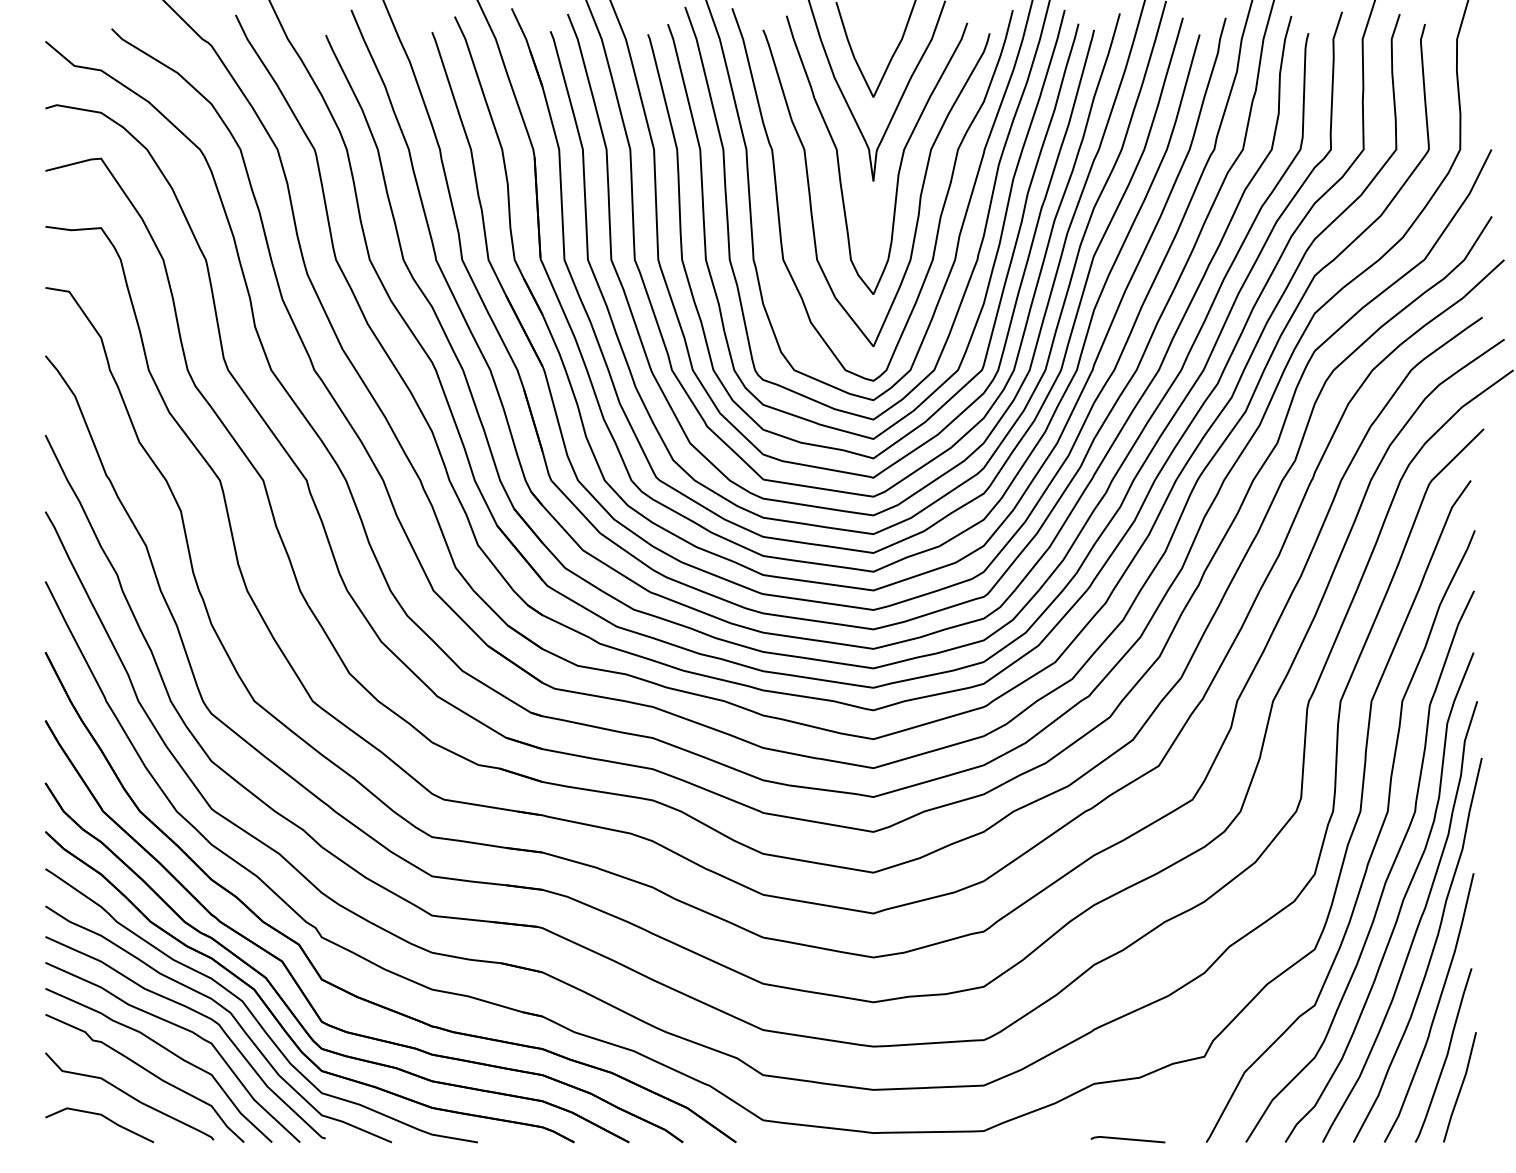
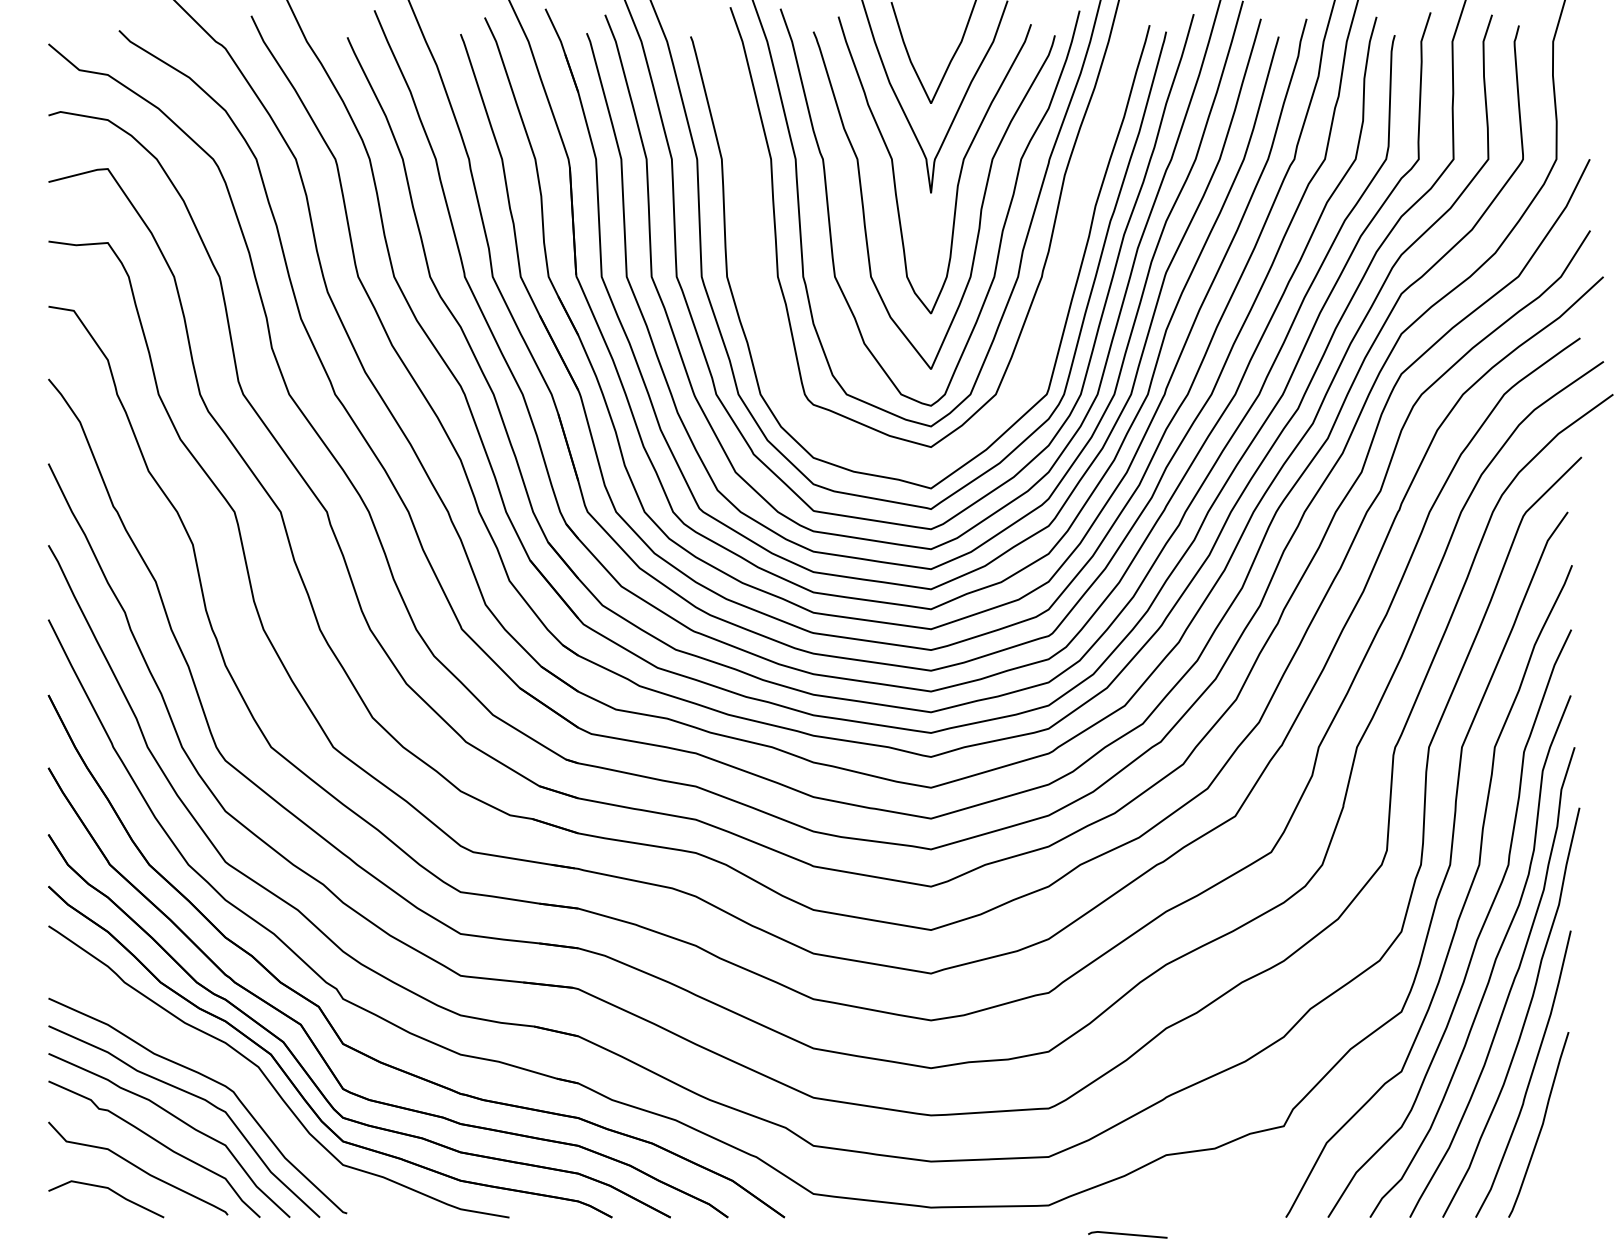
curve: (994, 258) -> (1060, 275), removed
curve: (226, 1011) -> (241, 1078), removed
line: (1460, 1087) -> (1556, 1159), removed
line: (1127, 1139) -> (1127, 1234), moved

